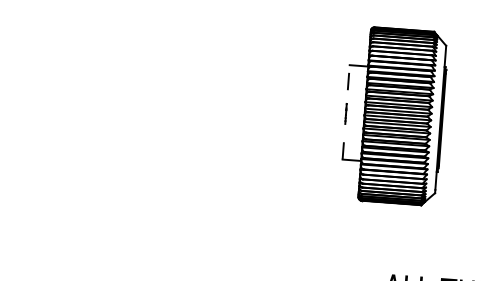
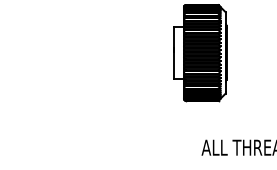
line: (345, 111) -> (173, 52), dashed -> solid

